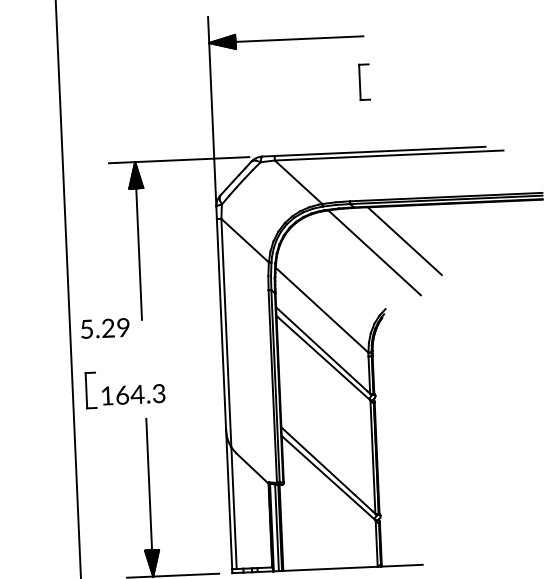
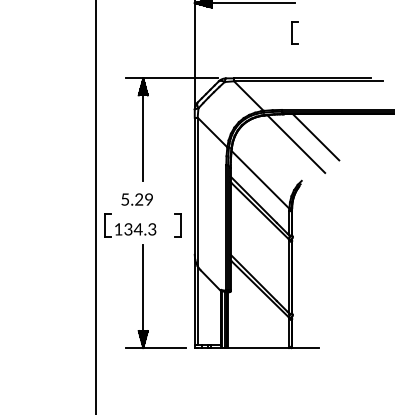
text: (104, 328) -> (136, 199), moved
part: (197, 385) -> (177, 225), added
text: (122, 395) -> (128, 229), 164.3 -> 134.3

